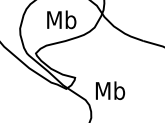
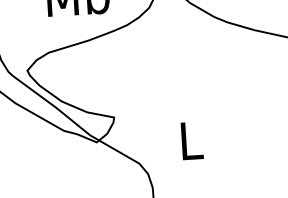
text: (110, 90) -> (191, 139), Mb -> L

